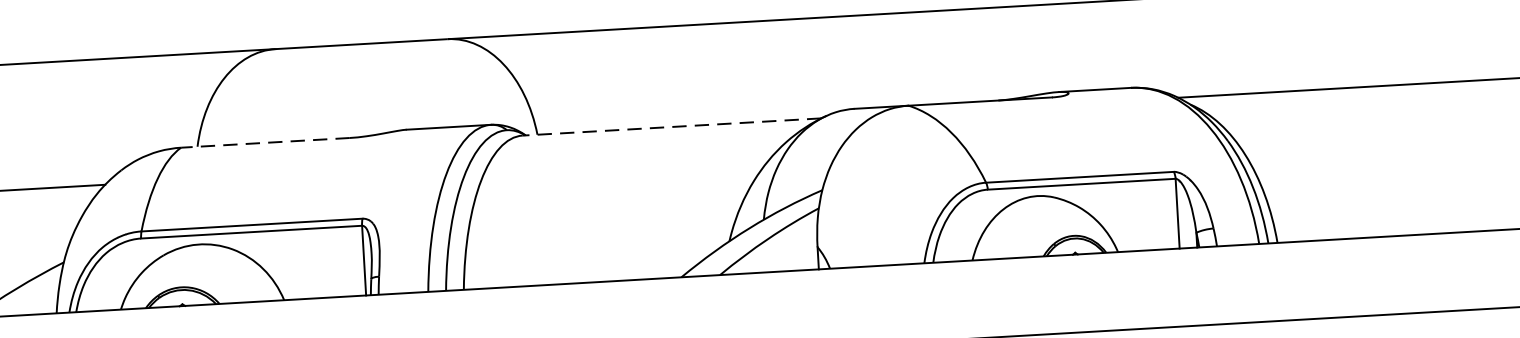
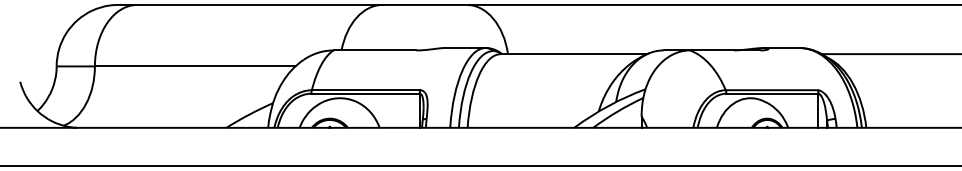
line: (671, 127) -> (573, 54), dashed -> solid
line: (264, 142) -> (374, 50), dashed -> solid

